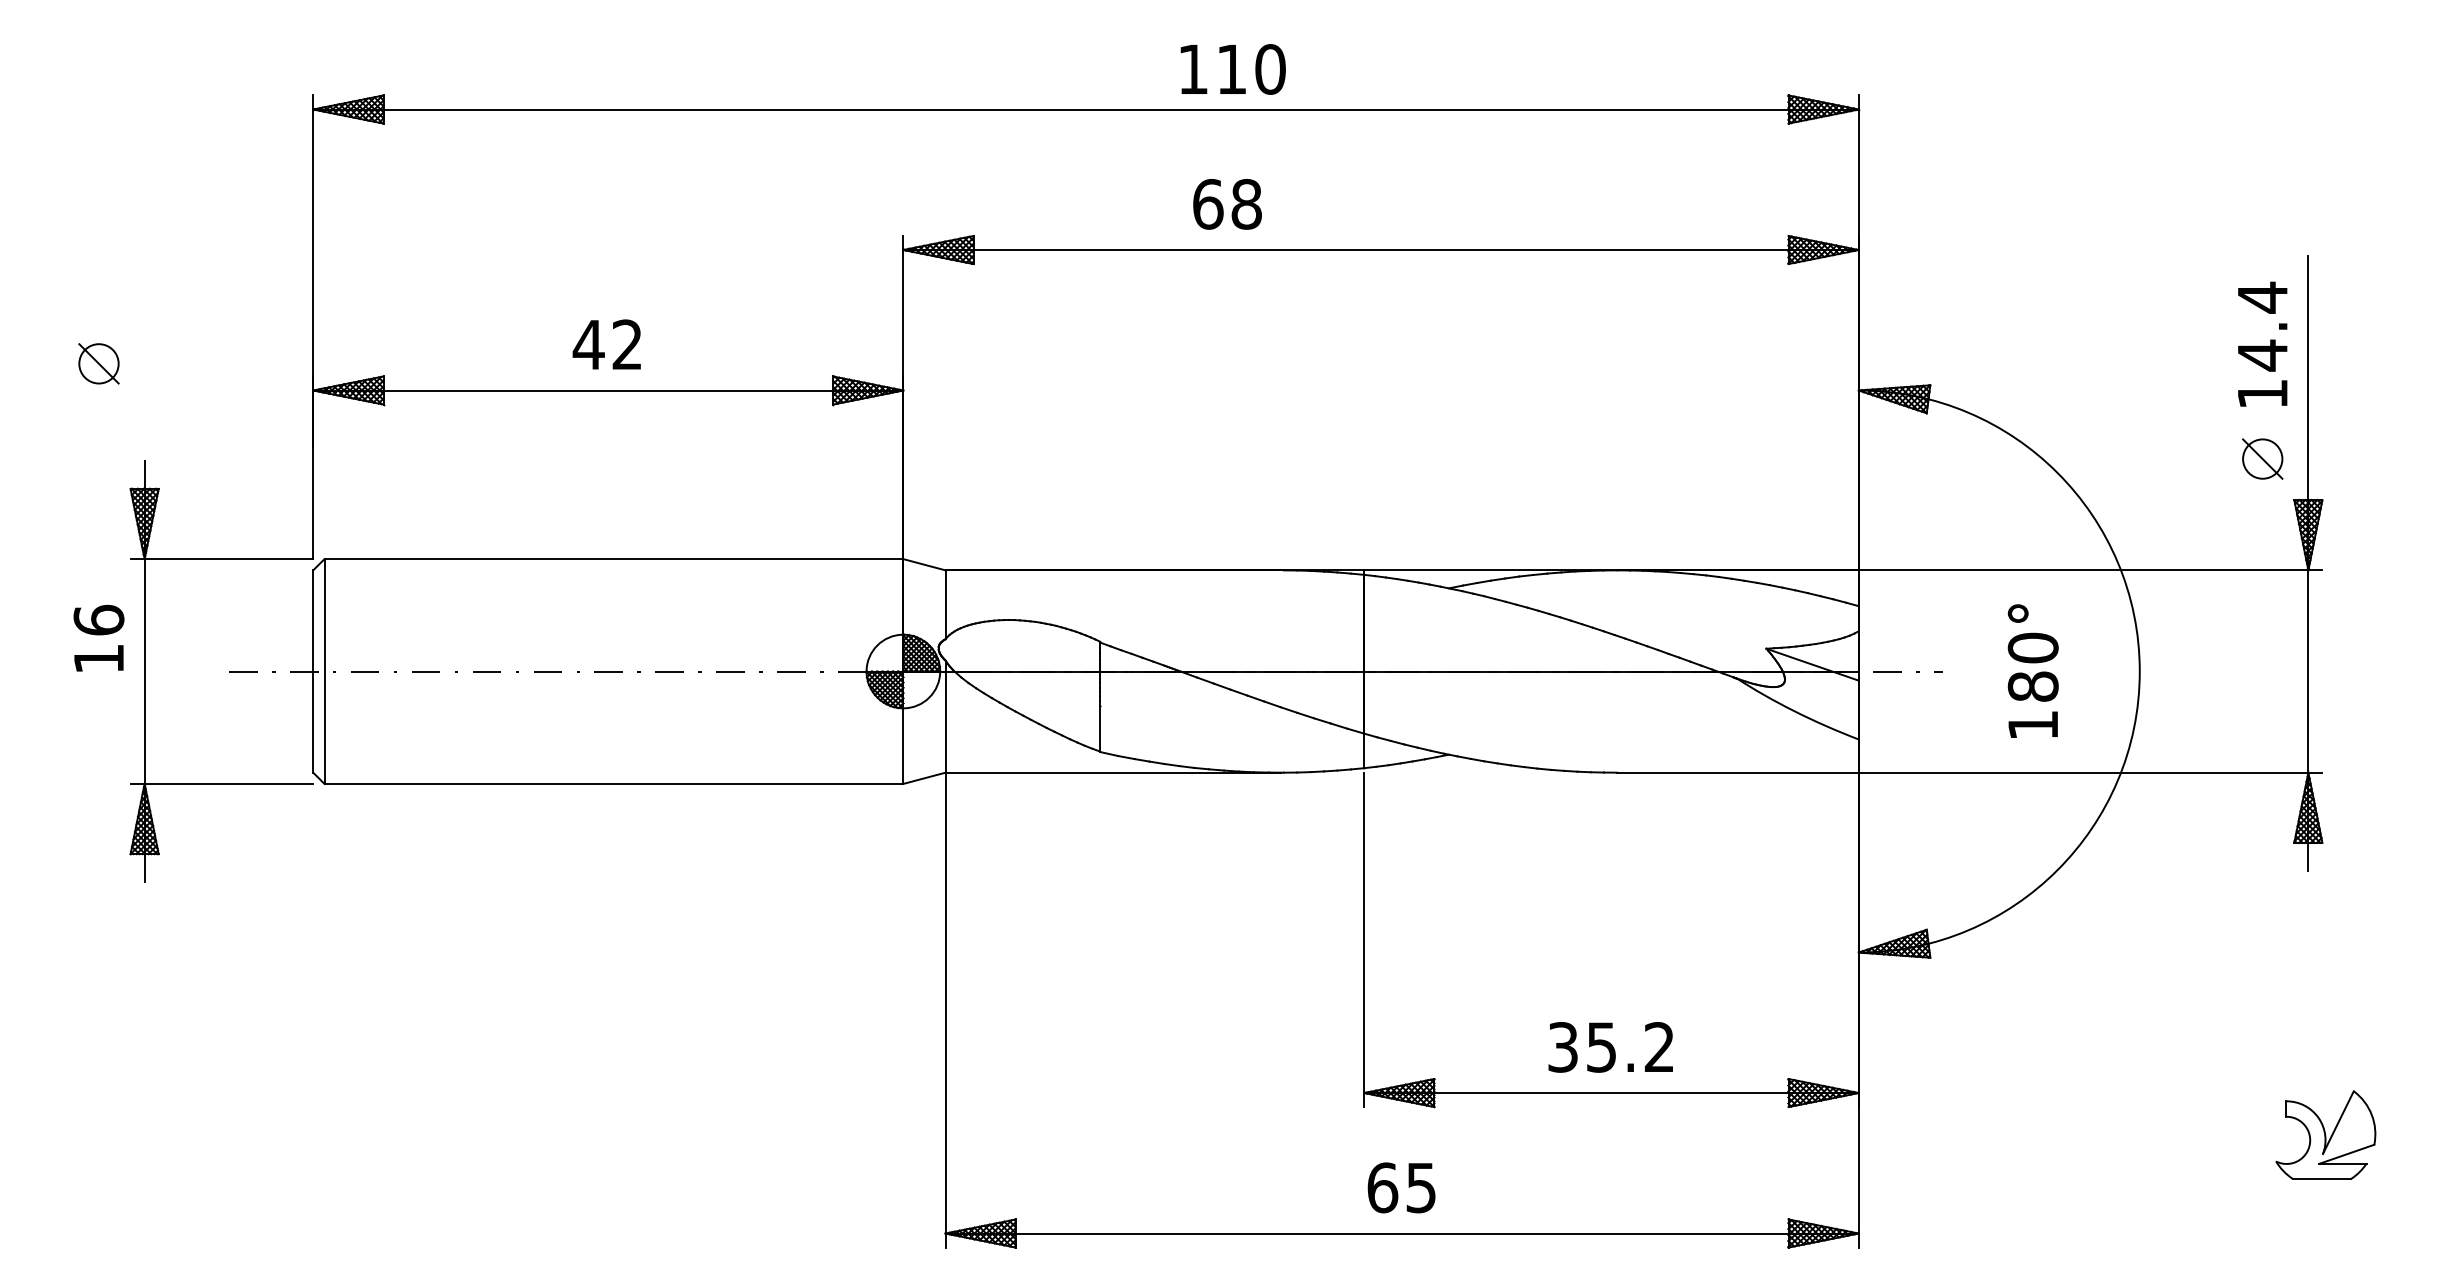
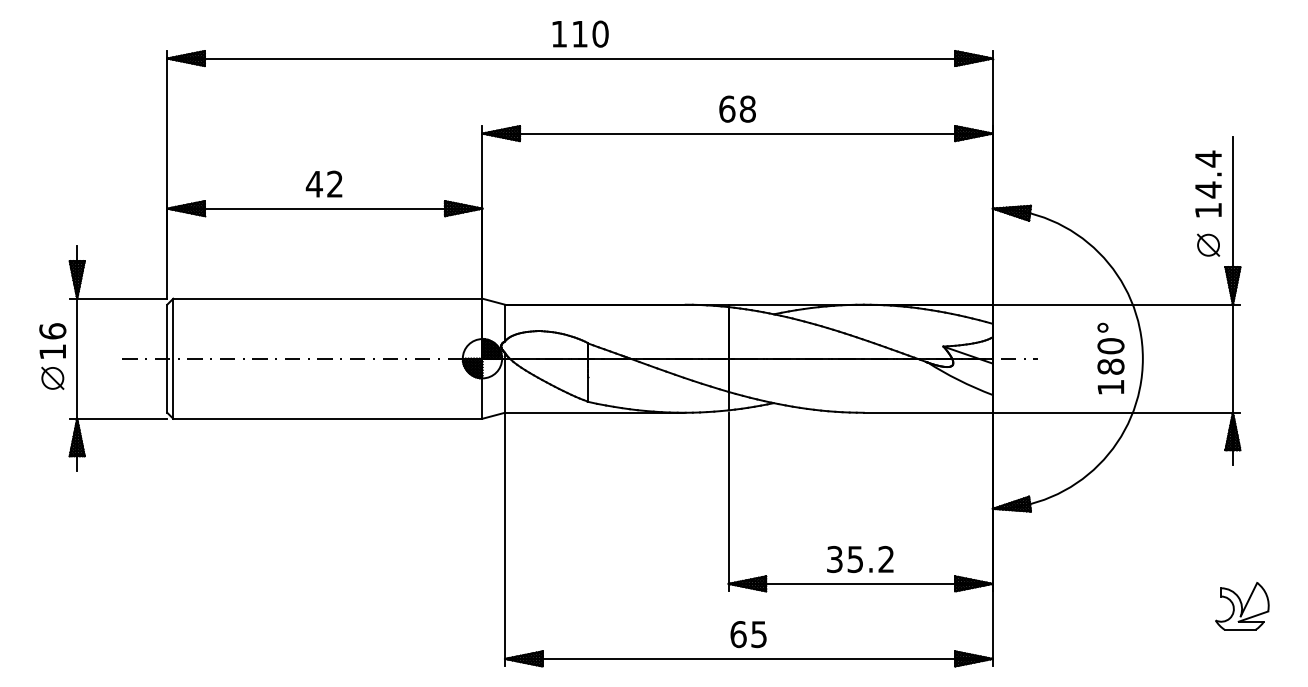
text: (1232, 68) -> (580, 33), moved
text: (1227, 203) -> (737, 108), moved
part: (98, 362) -> (52, 377), moved
text: (2032, 671) -> (1110, 358), moved

